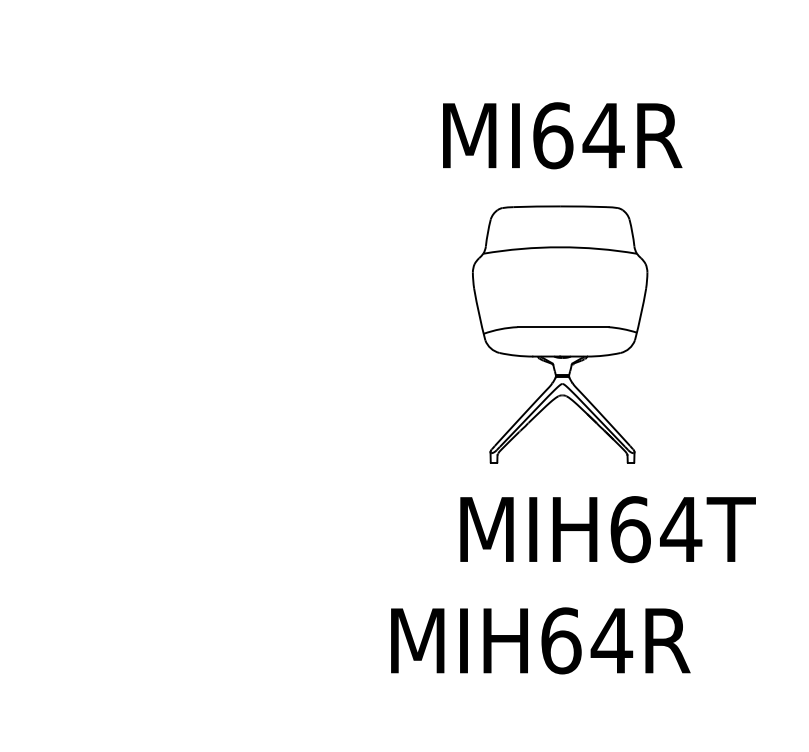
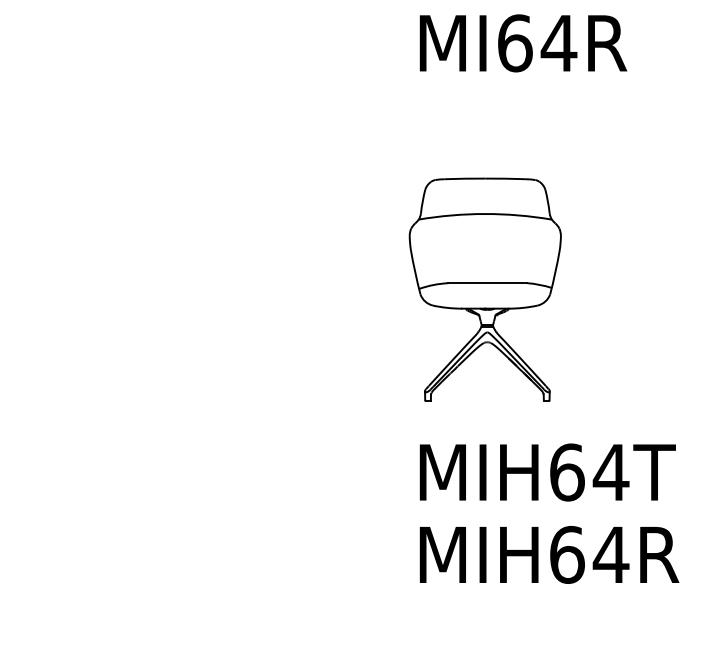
text: (562, 135) -> (523, 43), moved
text: (607, 529) -> (547, 472), moved
text: (540, 640) -> (549, 554), moved

